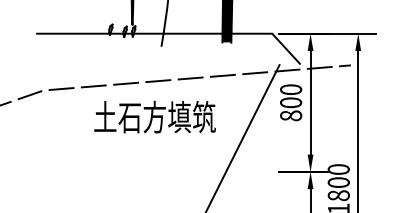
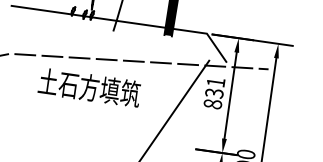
text: (291, 96) -> (215, 88), 800 -> 831
text: (154, 116) -> (89, 87), moved

